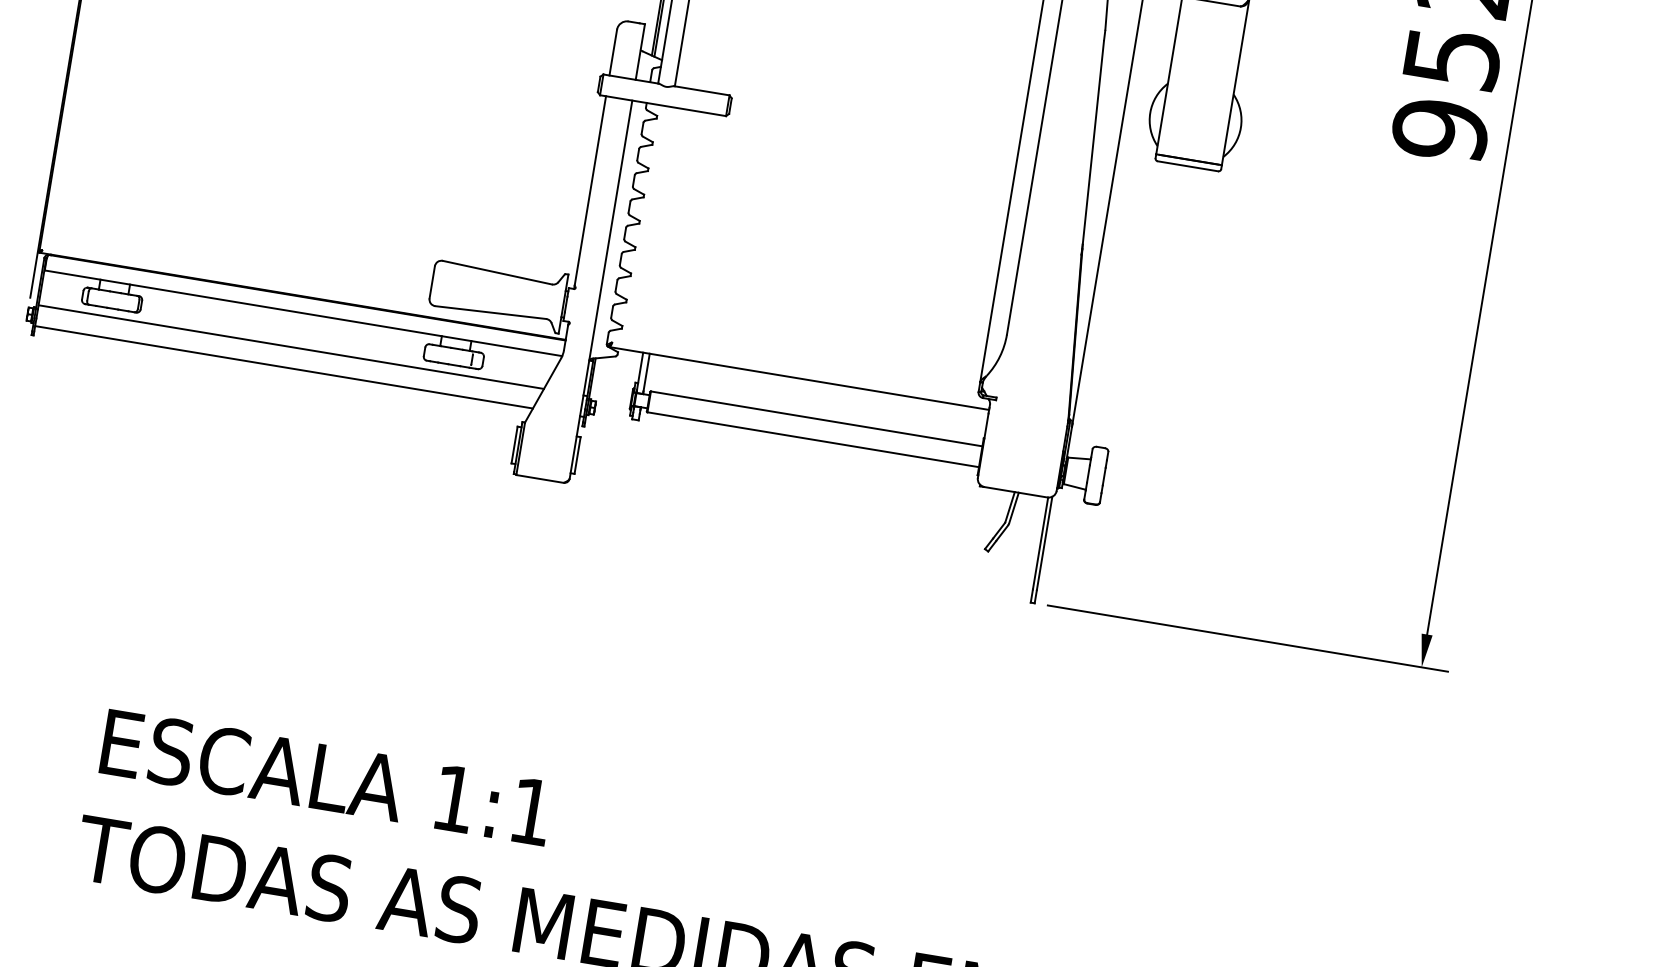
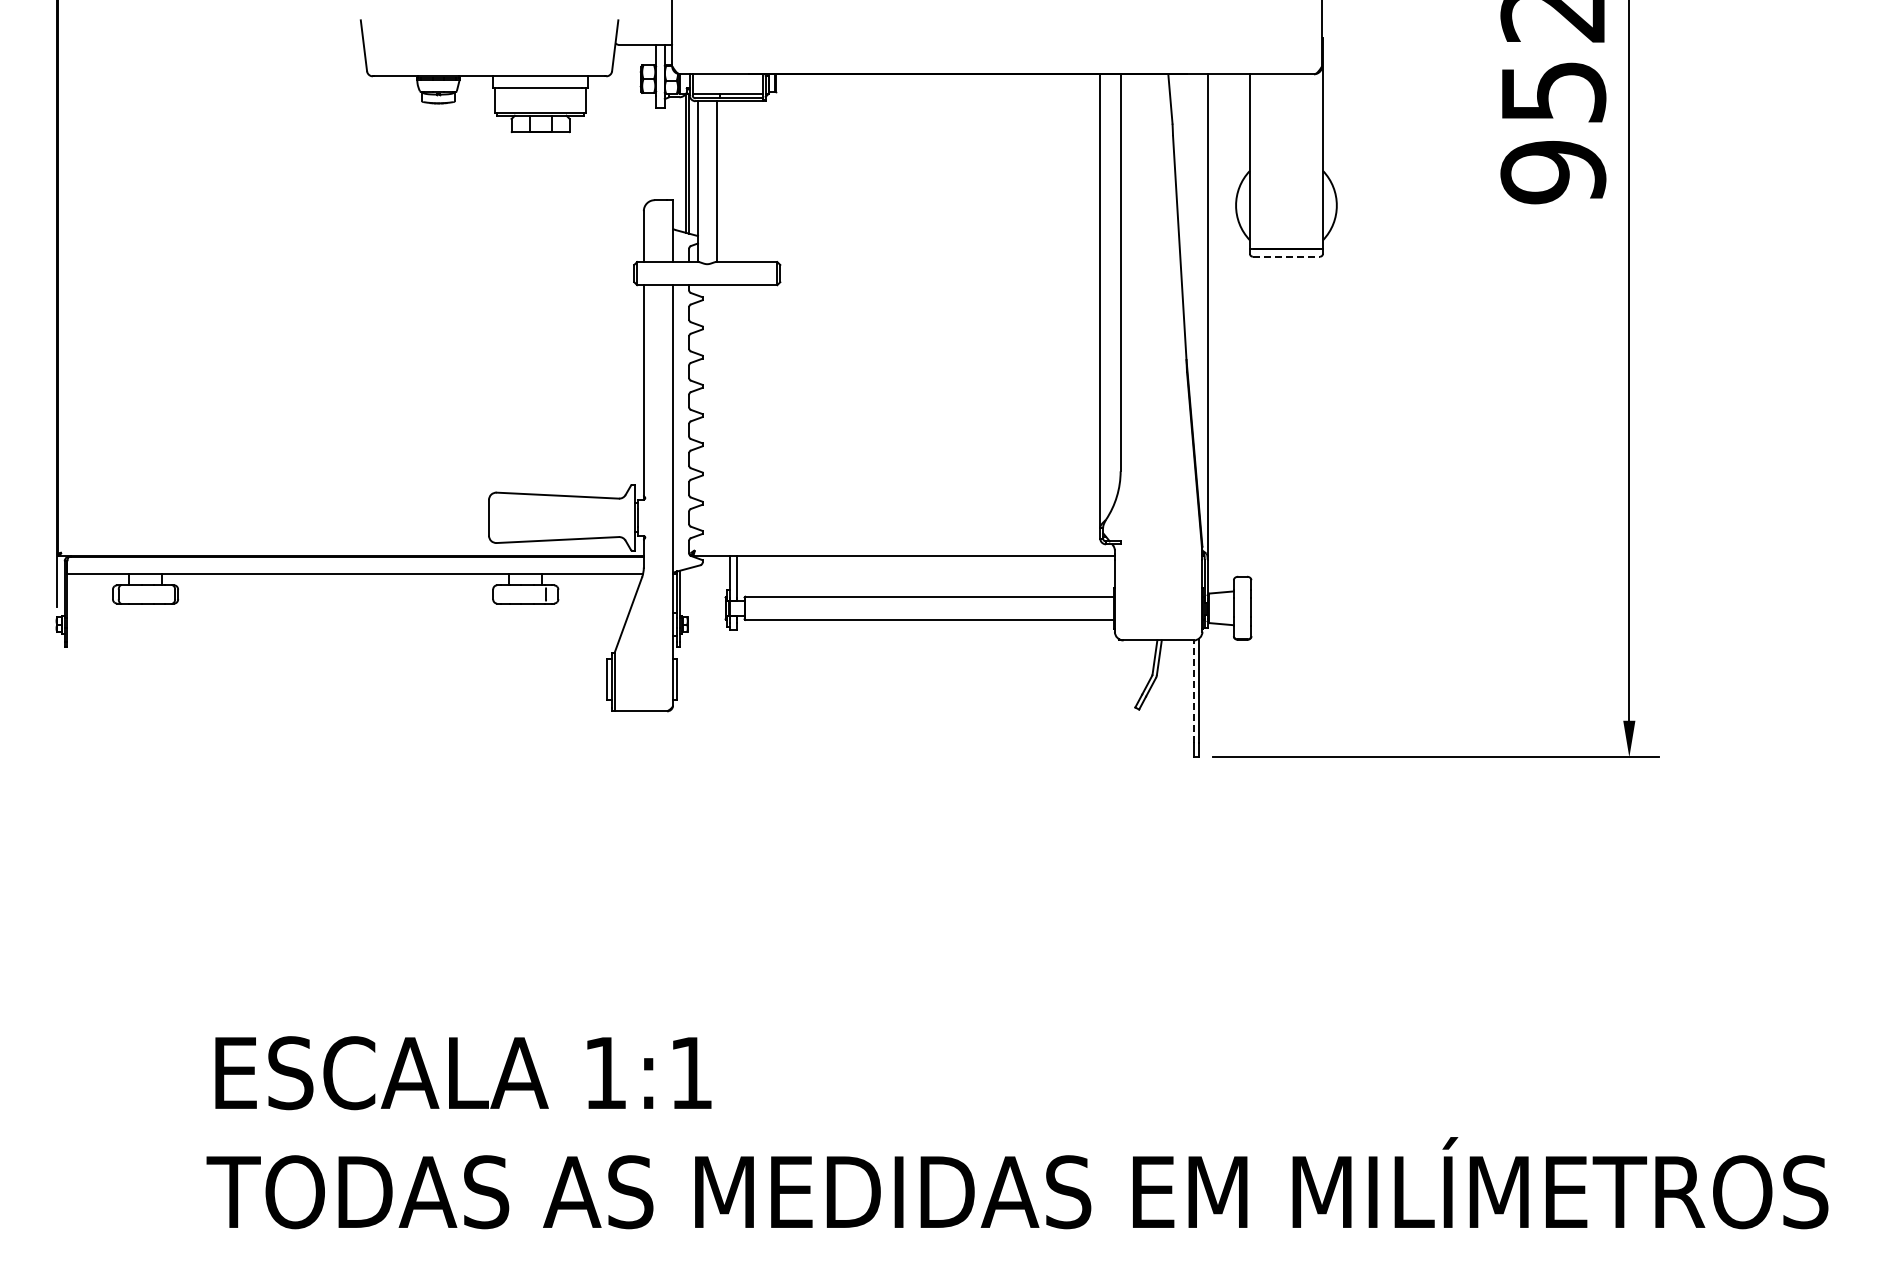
line: (1188, 166) -> (1286, 256), solid -> dashed
line: (290, 347) -> (347, 613), removed
line: (283, 367) -> (343, 636), removed
line: (1040, 543) -> (1194, 691), solid -> dashed

